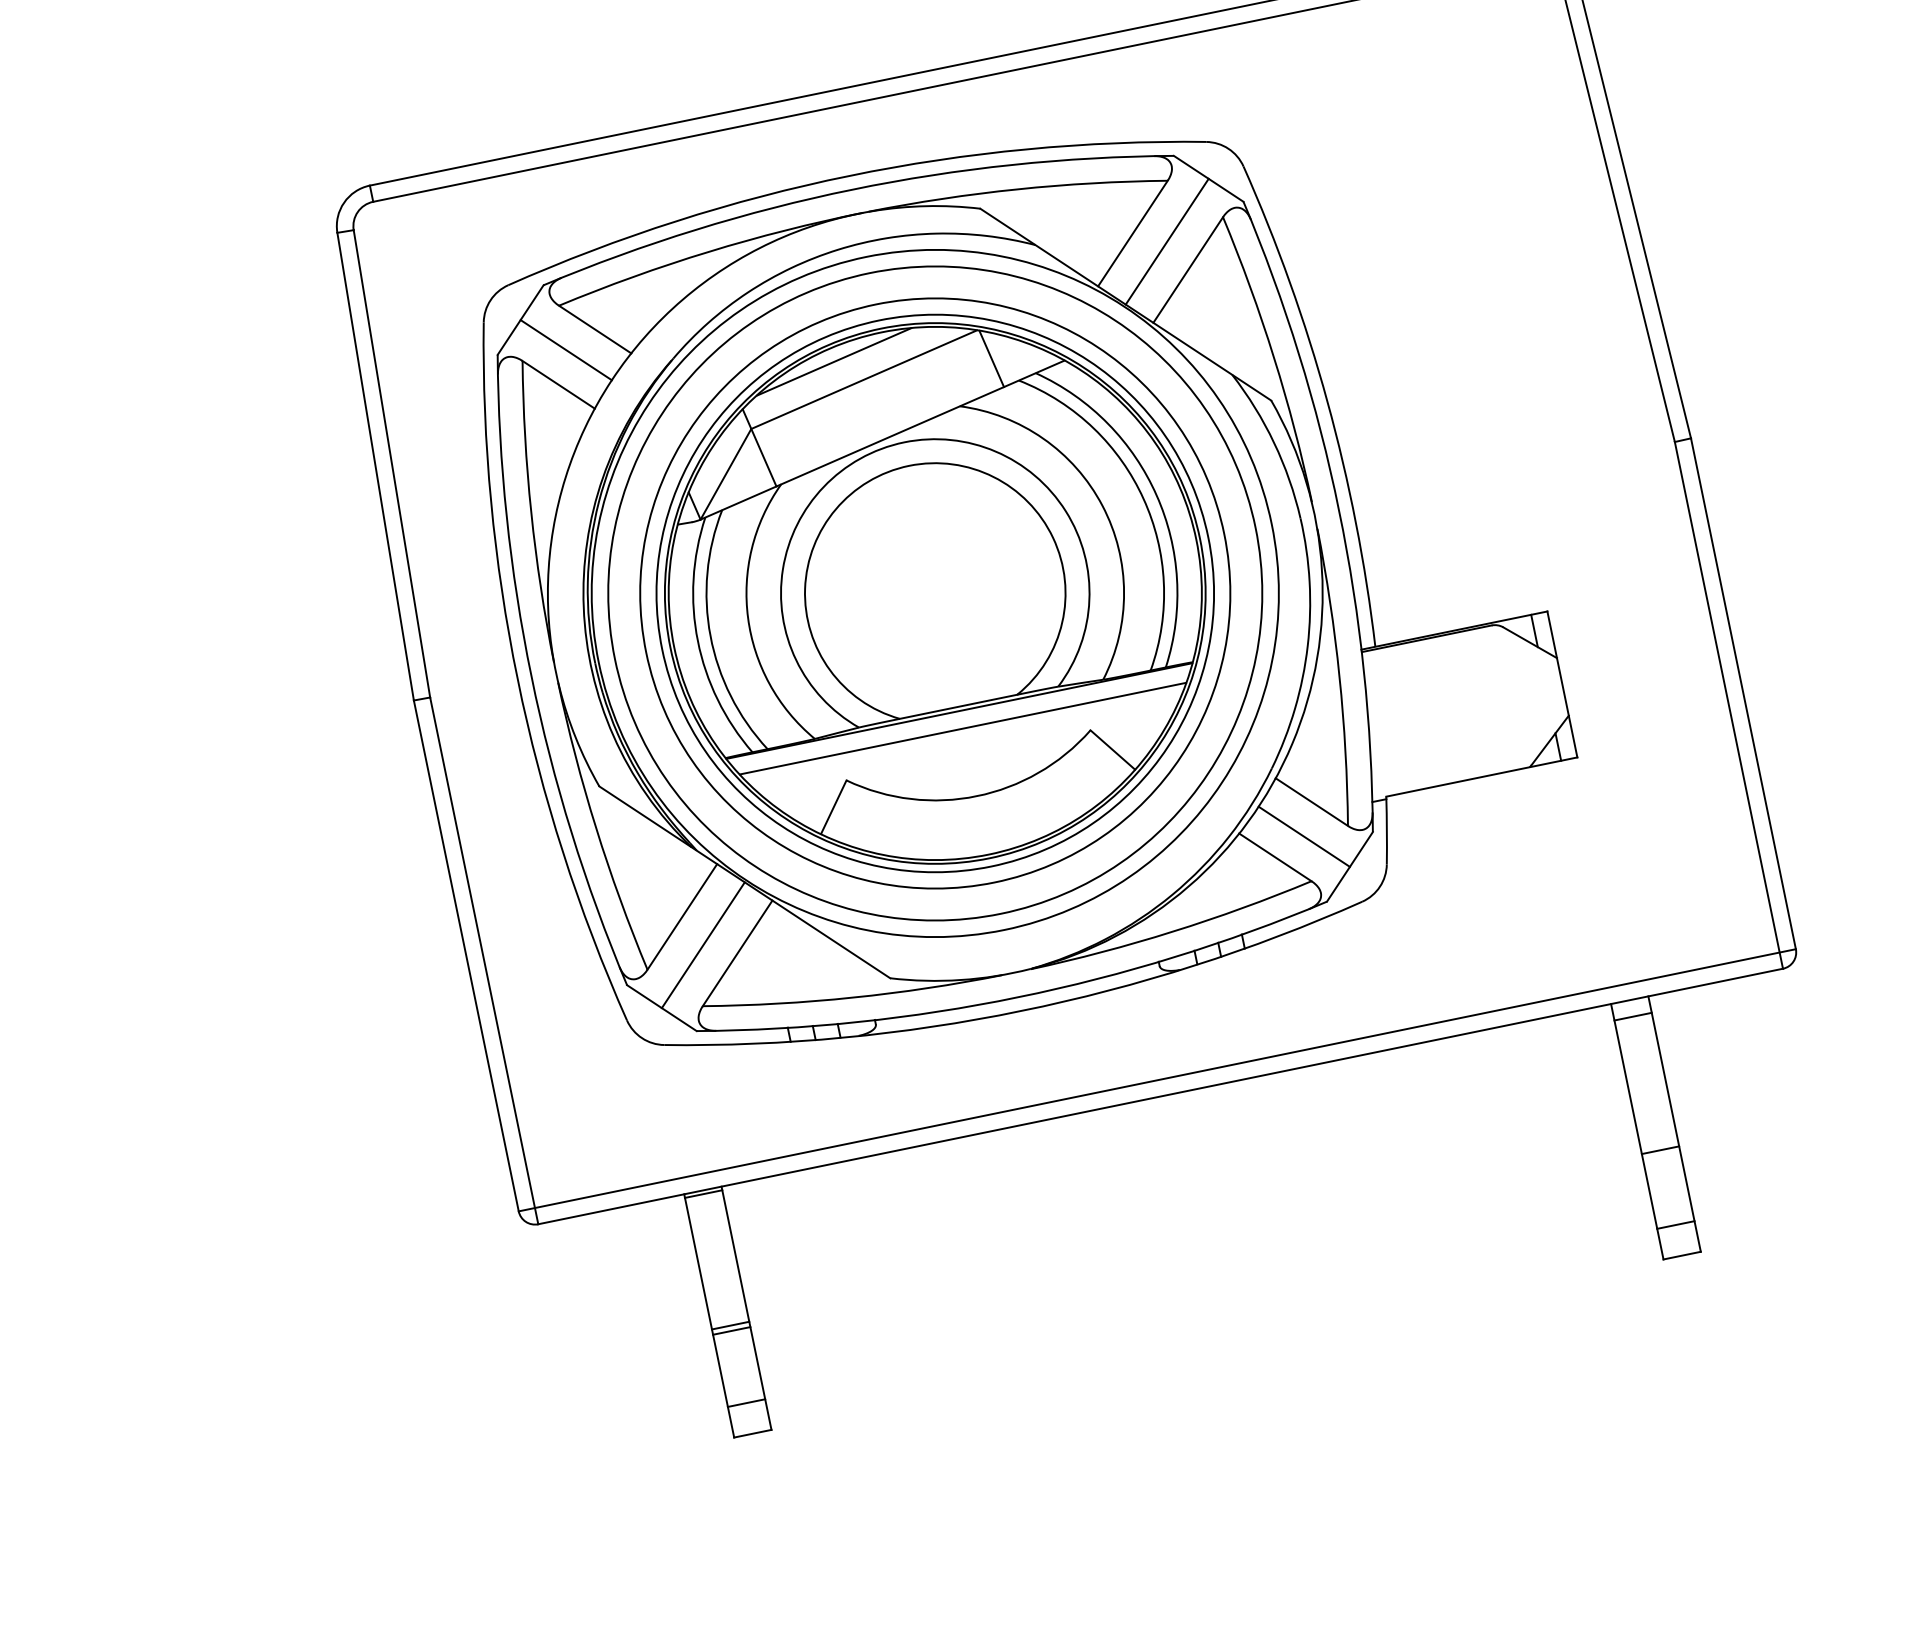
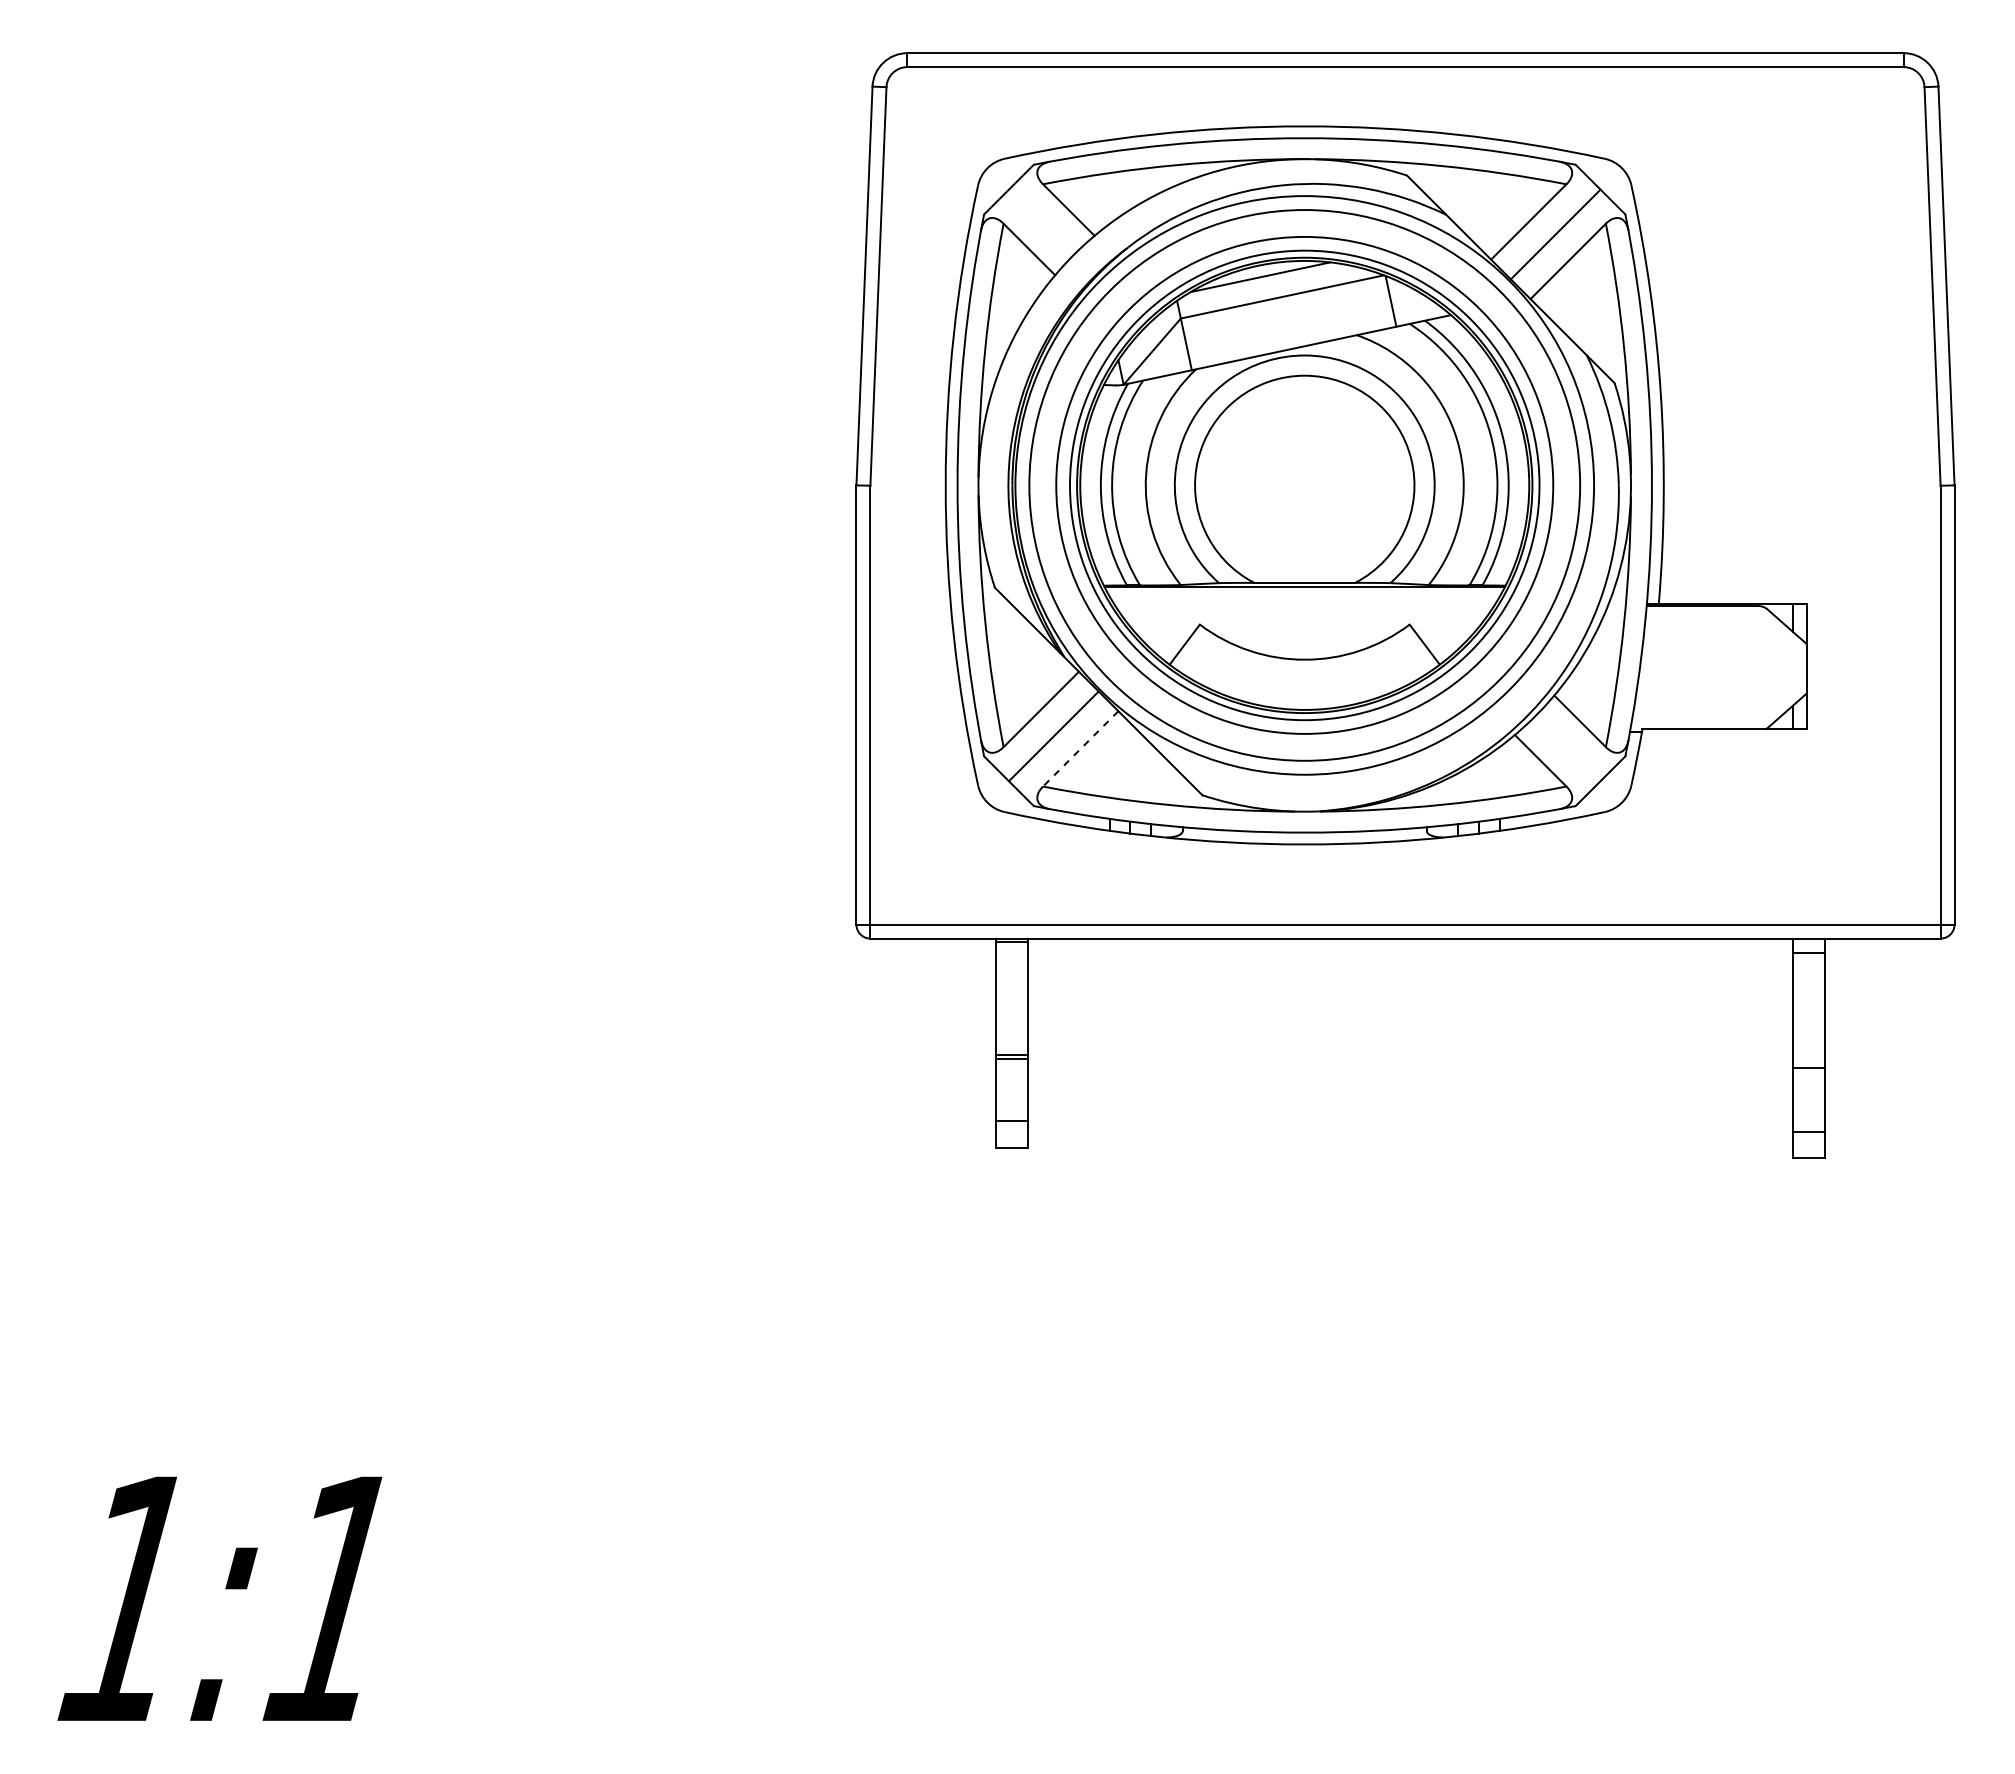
line: (566, 349) -> (1041, 221), removed
line: (962, 728) -> (1304, 601), removed
line: (1303, 836) -> (1567, 748), removed
line: (737, 954) -> (1080, 749), solid -> dashed

